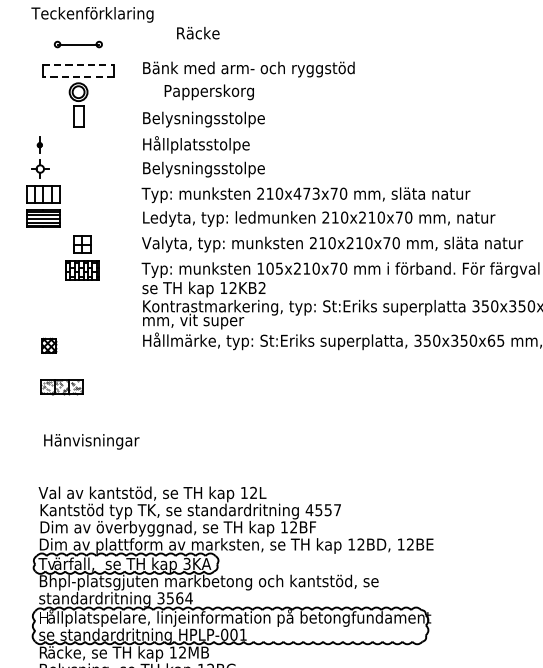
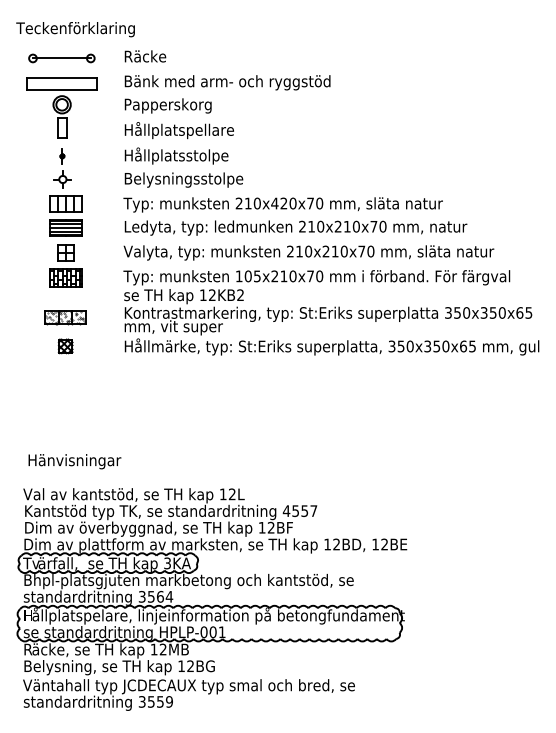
text: (198, 33) -> (145, 56), moved
part: (77, 44) -> (61, 58), size x1.43
line: (77, 64) -> (61, 77), dashed -> solid
line: (77, 77) -> (61, 90), dashed -> solid
text: (208, 91) -> (167, 105), moved
text: (204, 118) -> (184, 130), Belysningsstolpe -> Hållplatspellare
part: (42, 182) -> (65, 192), moved
text: (311, 193) -> (288, 203), 210x473x70 -> 210x420x70
part: (49, 345) -> (65, 346), moved
part: (61, 387) -> (65, 317), moved
text: (91, 441) -> (74, 461), moved

